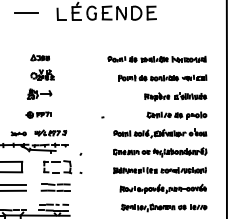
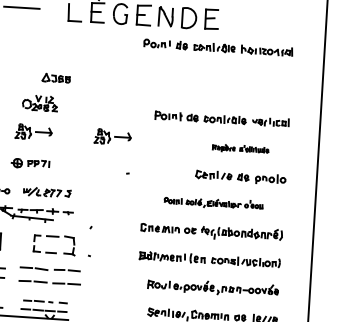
part: (39, 57) -> (55, 77), moved
part: (156, 58) -> (217, 46), moved
part: (91, 93) -> (112, 136), added
part: (175, 96) -> (240, 148), size x0.6
part: (160, 133) -> (213, 203), size x0.7
part: (55, 187) -> (49, 275), size x1.4

